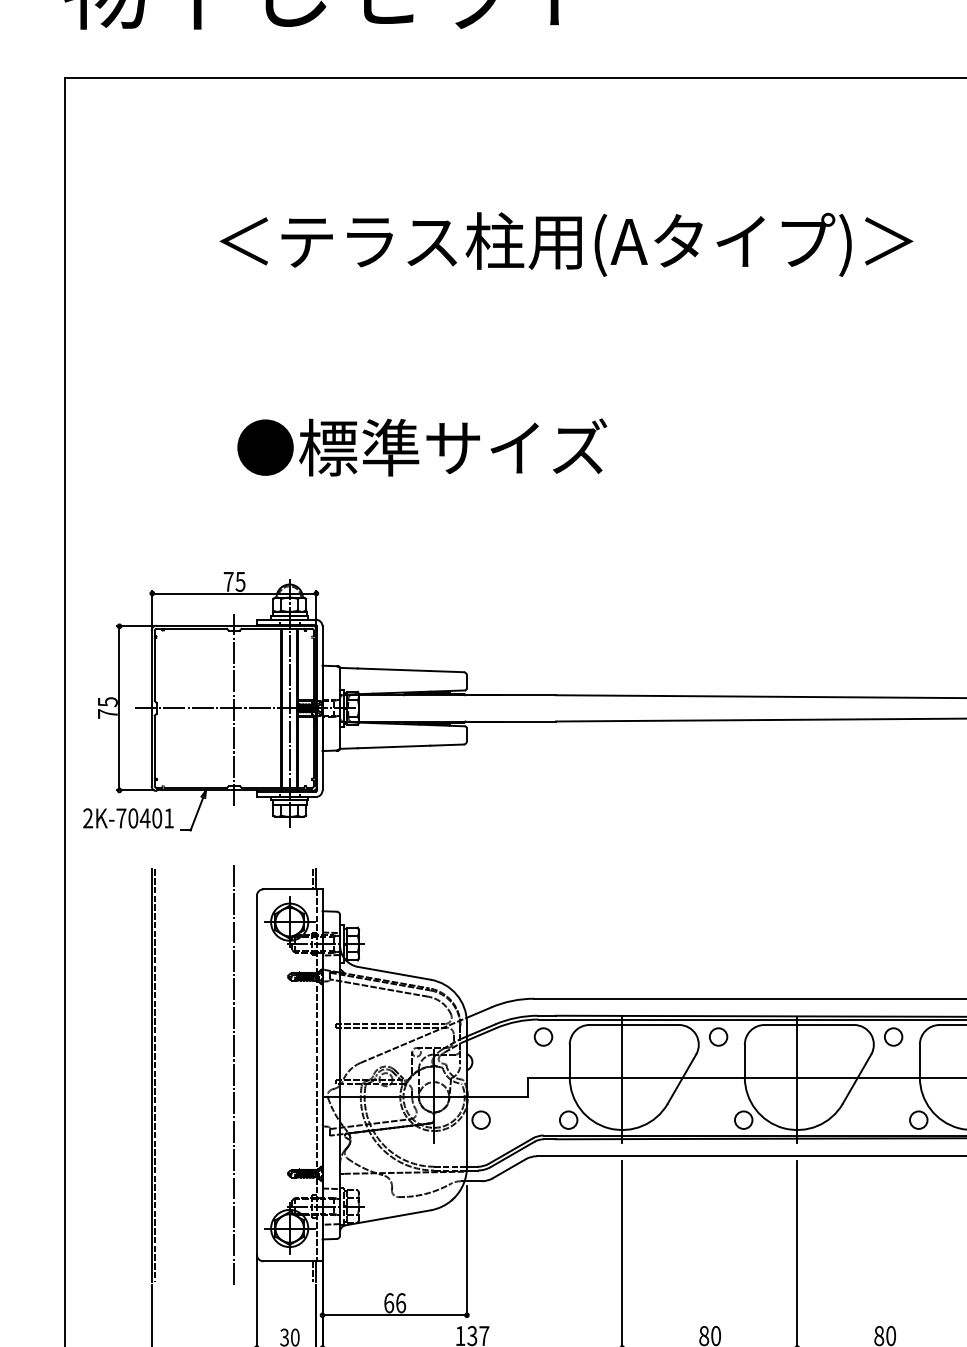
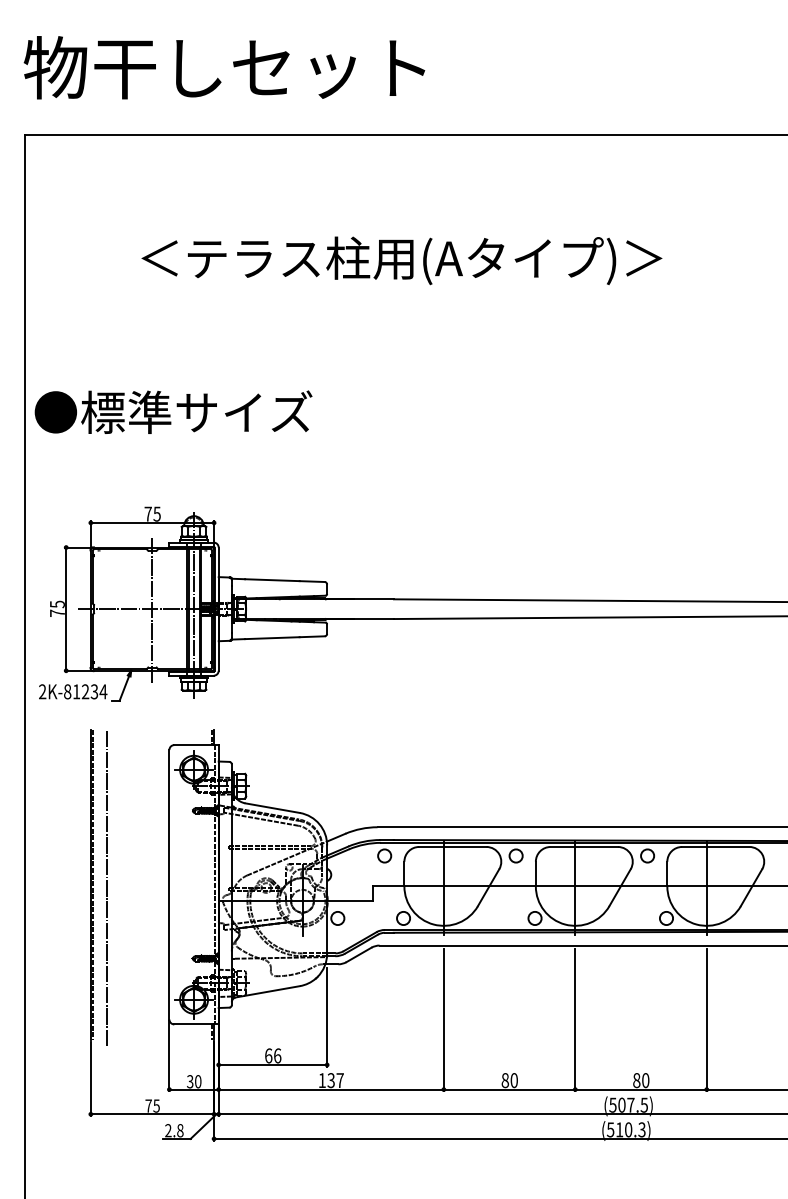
text: (422, 446) -> (173, 411), moved
text: (145, 817) -> (85, 691), 2K-70401 -> 2K-81234
line: (233, 1074) -> (106, 888), moved

